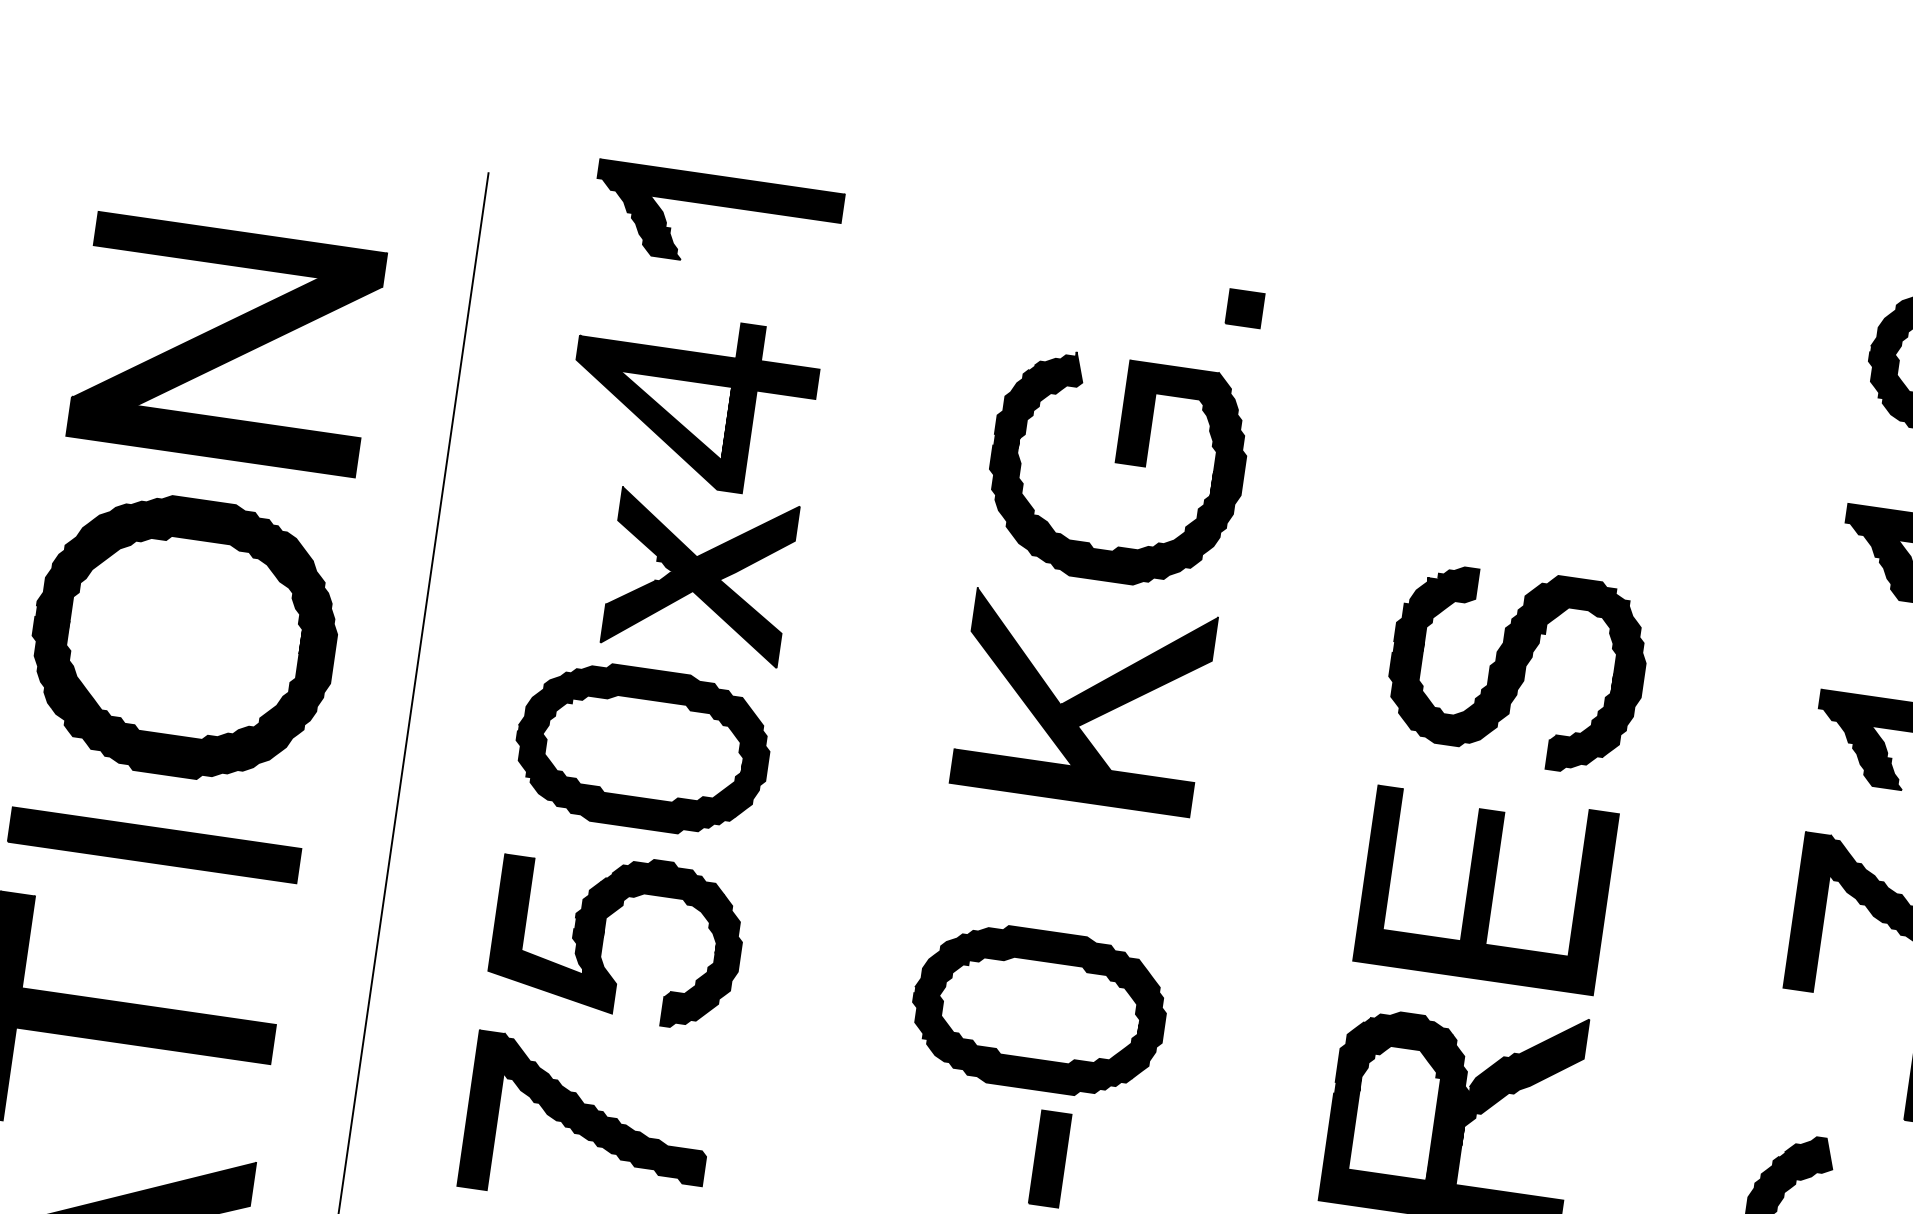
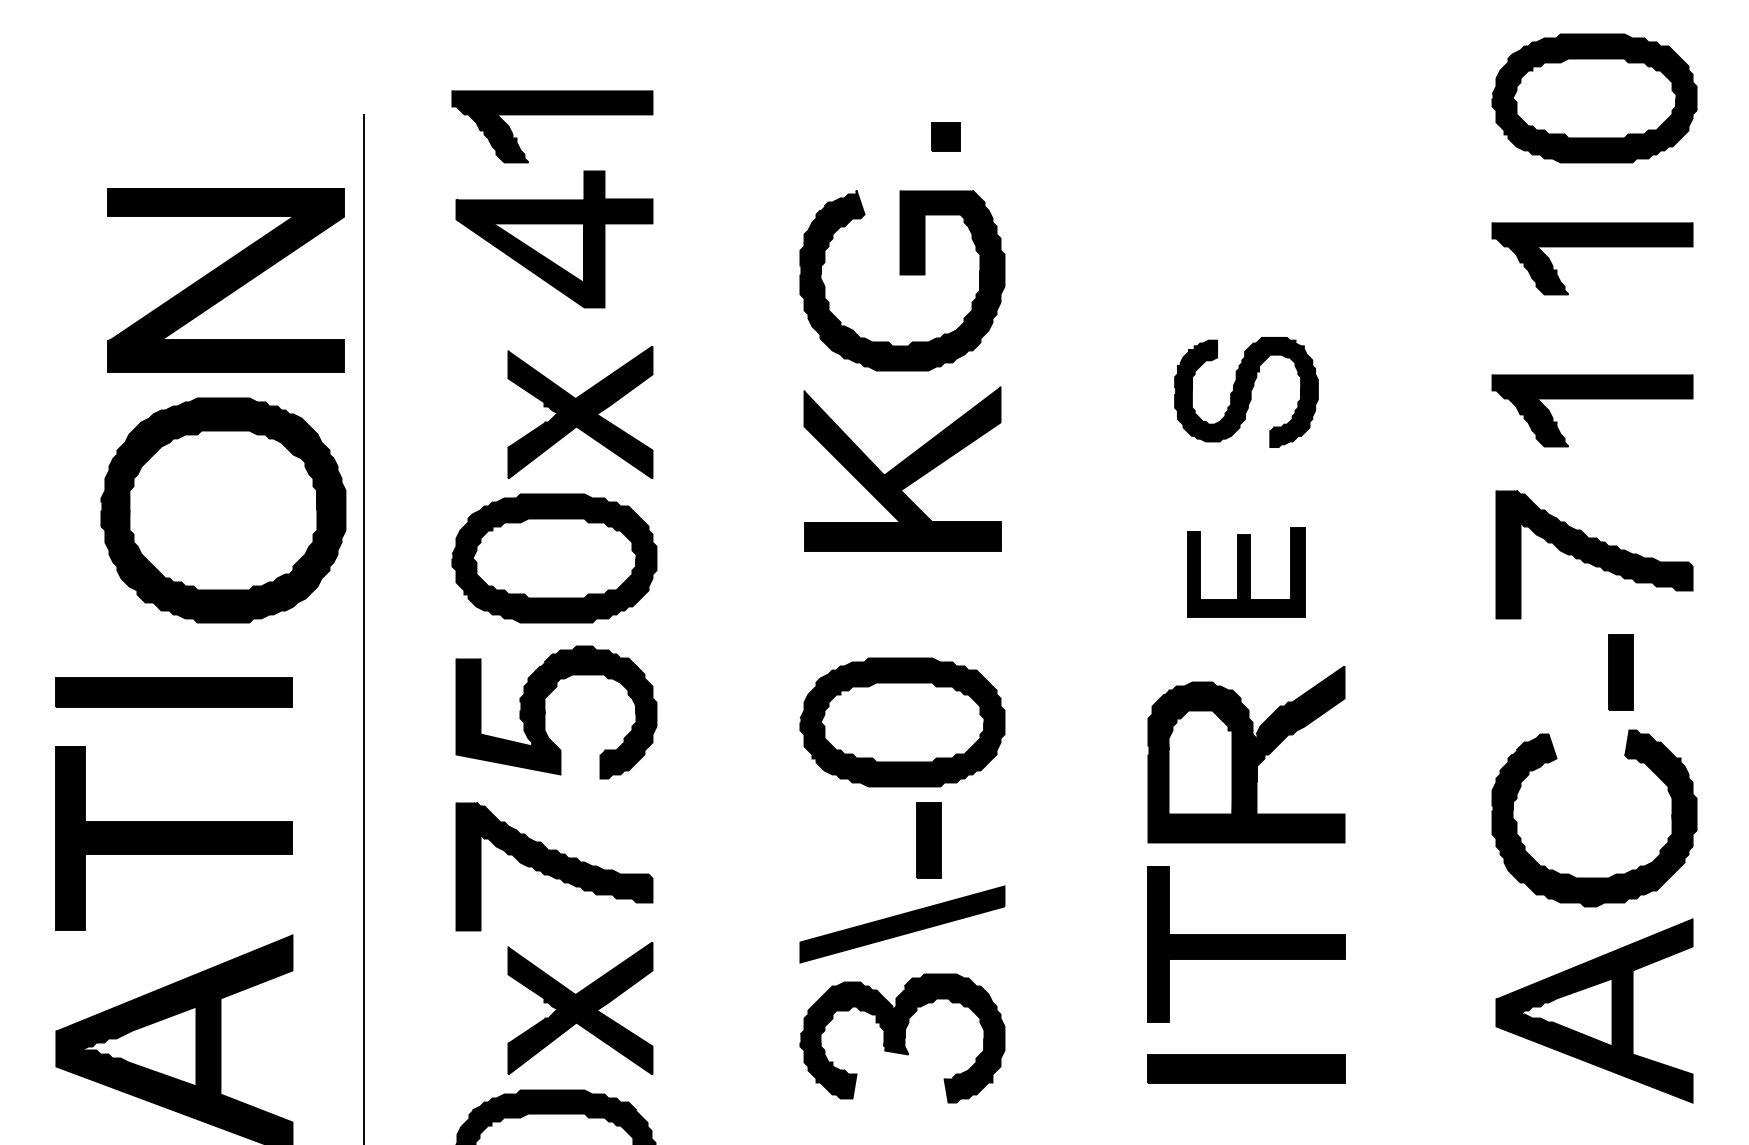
part: (1245, 307) -> (945, 136), moved
part: (225, 344) -> (225, 280), moved
part: (692, 401) -> (554, 239), moved
part: (184, 637) -> (223, 510), moved
part: (1517, 667) -> (1246, 392), size x0.7
part: (1486, 887) -> (1246, 572), size x0.6

